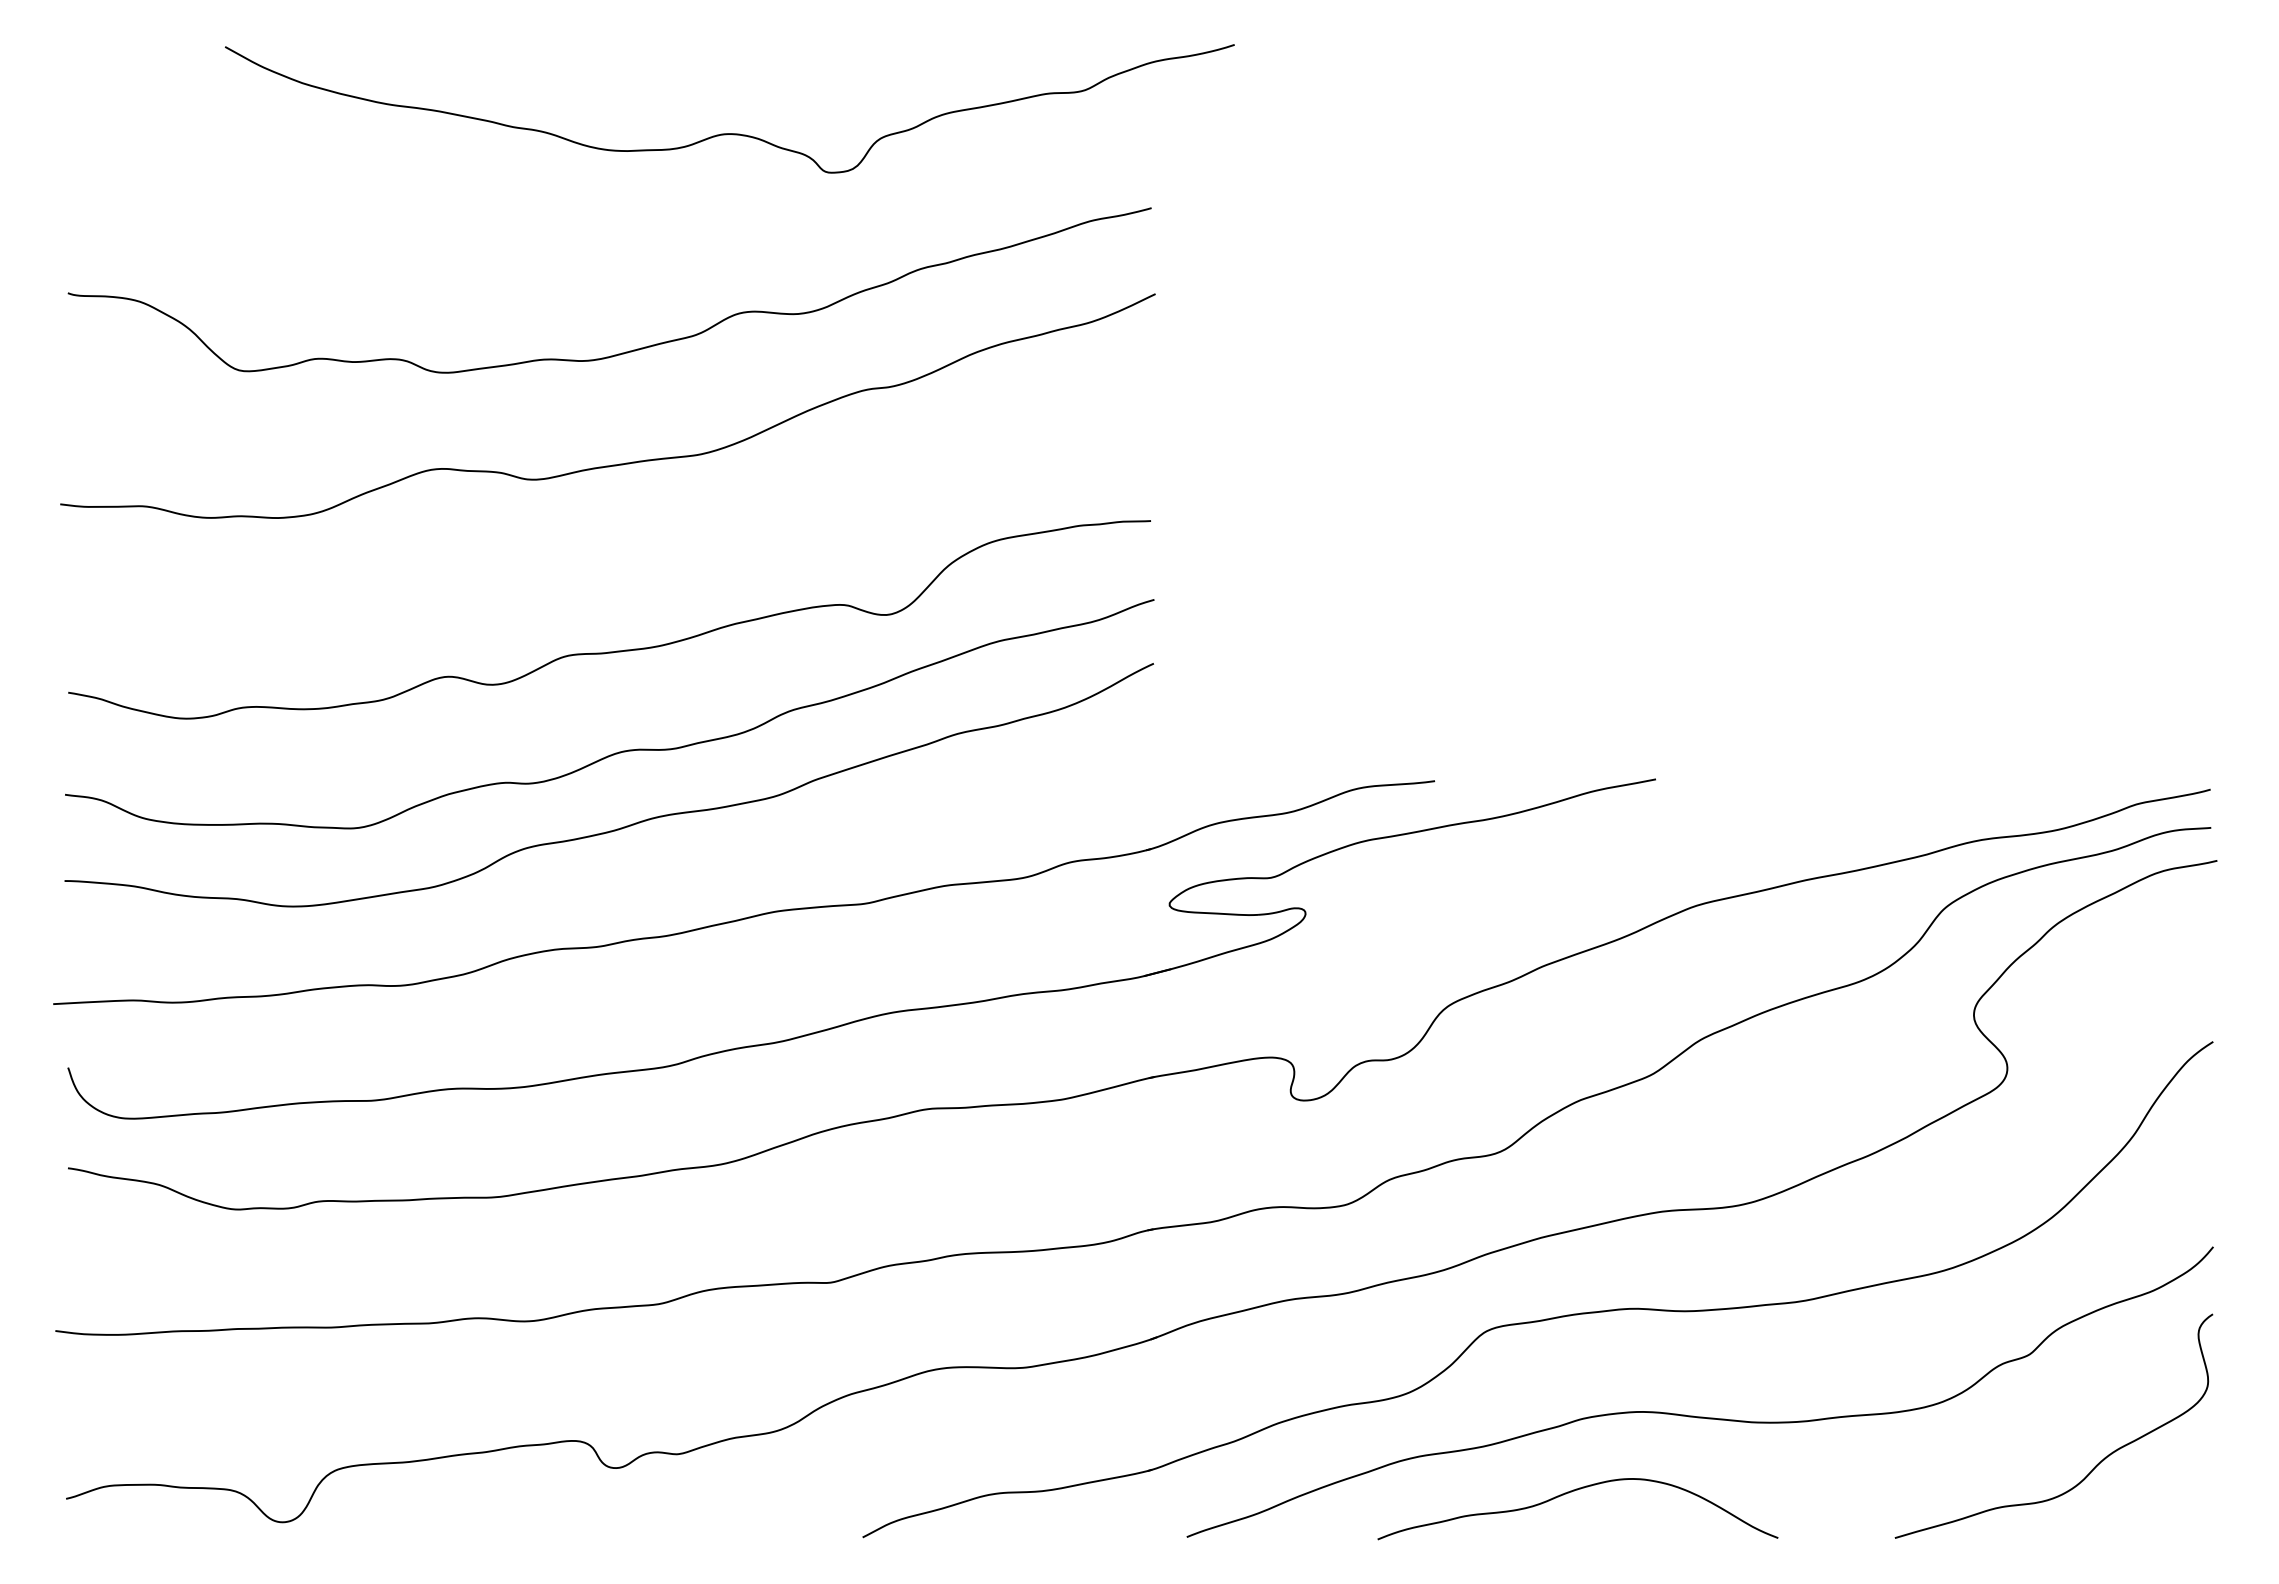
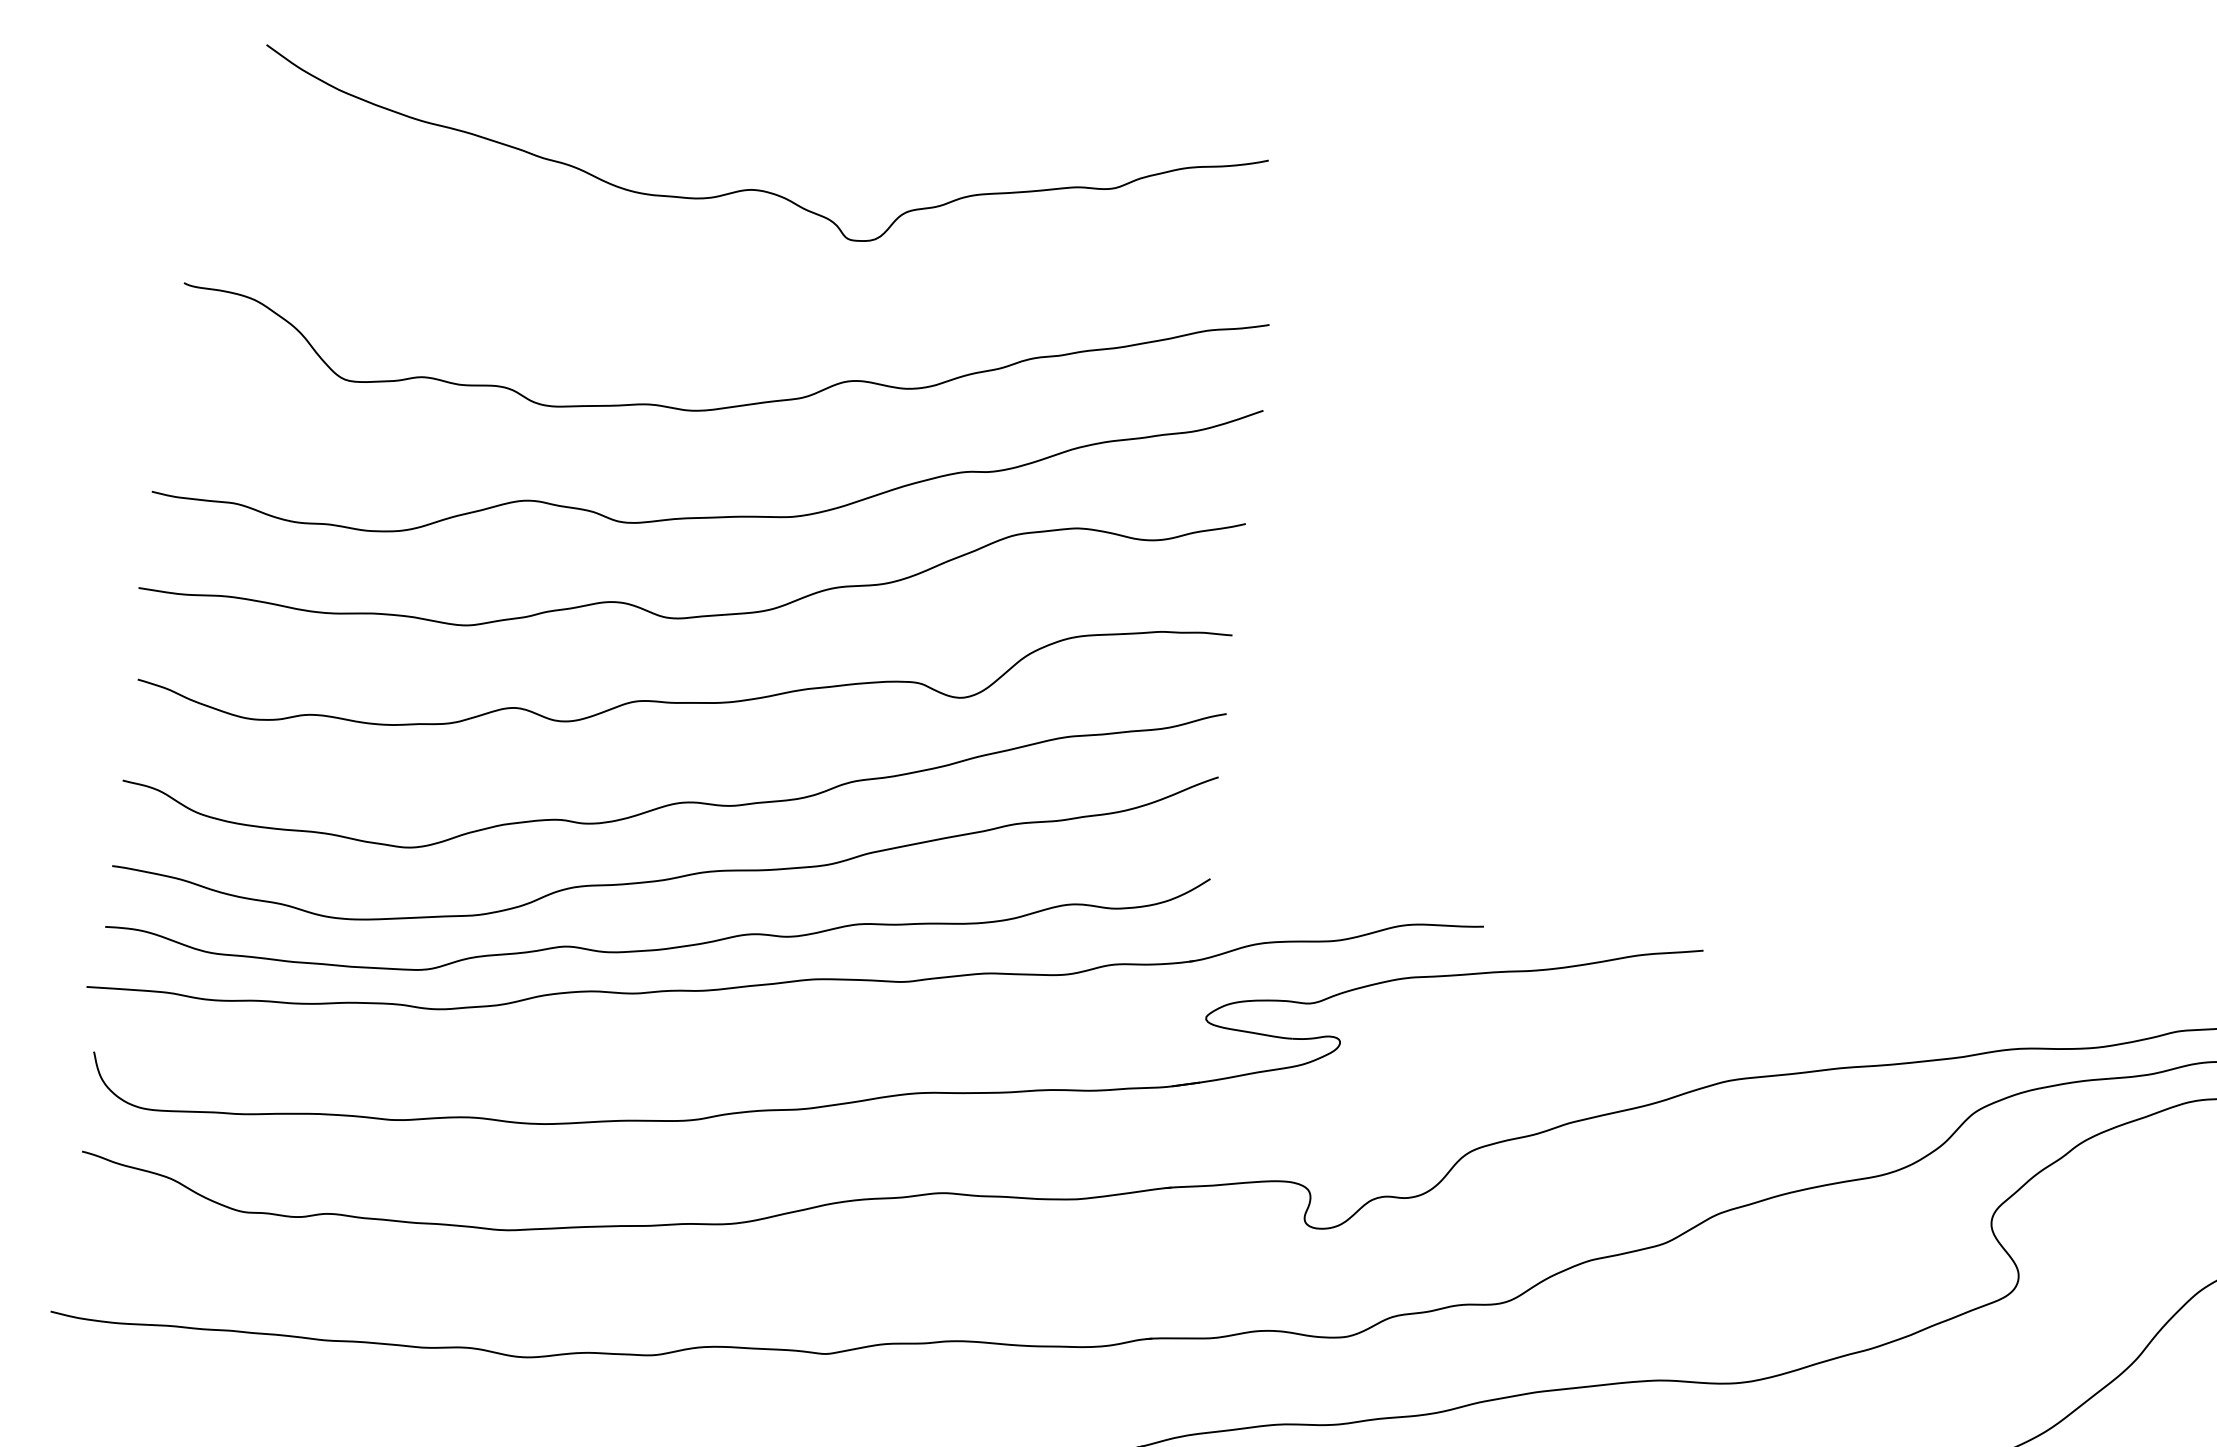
curve: (729, 133) -> (757, 189), moved
curve: (618, 563) -> (698, 615), added
curve: (620, 898) -> (661, 948), added

